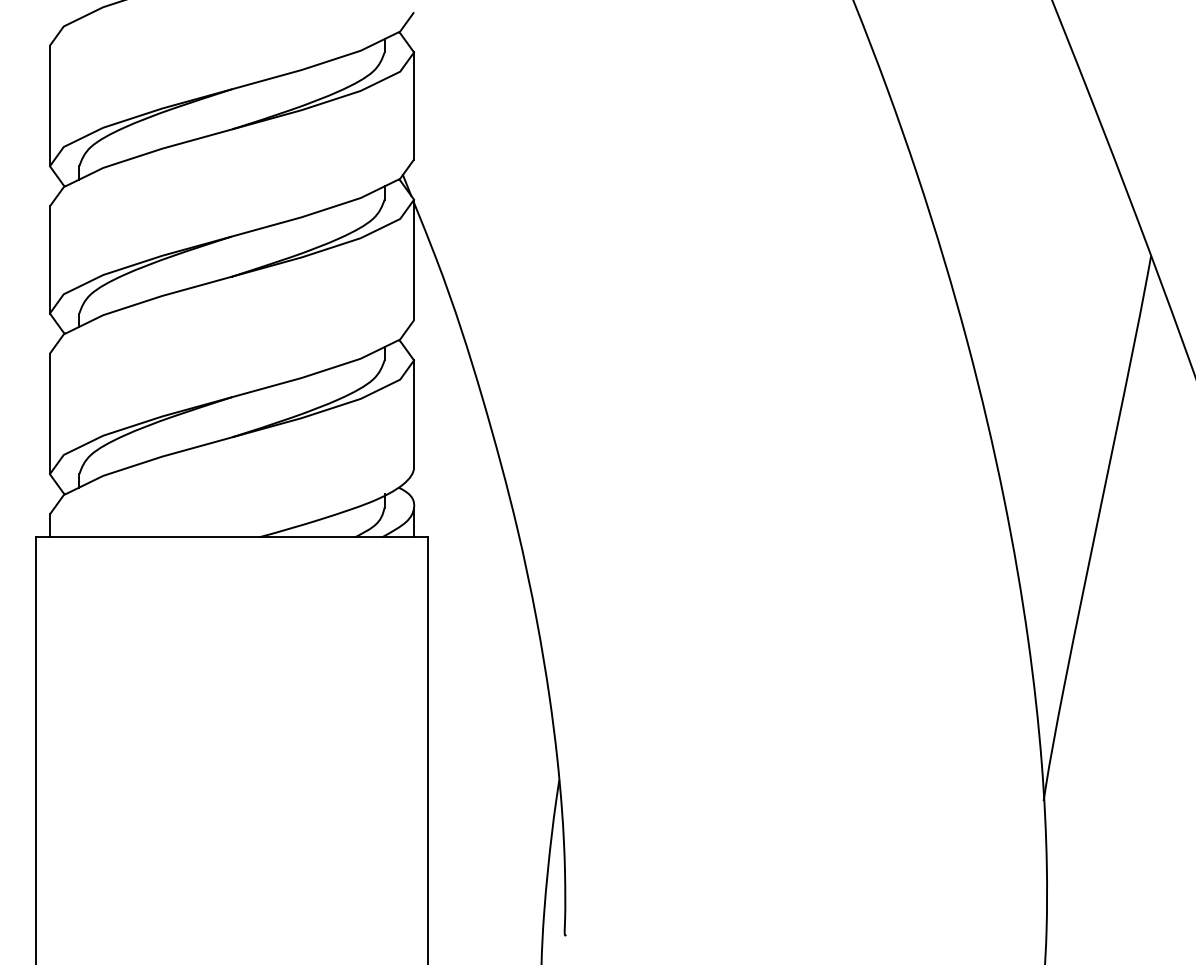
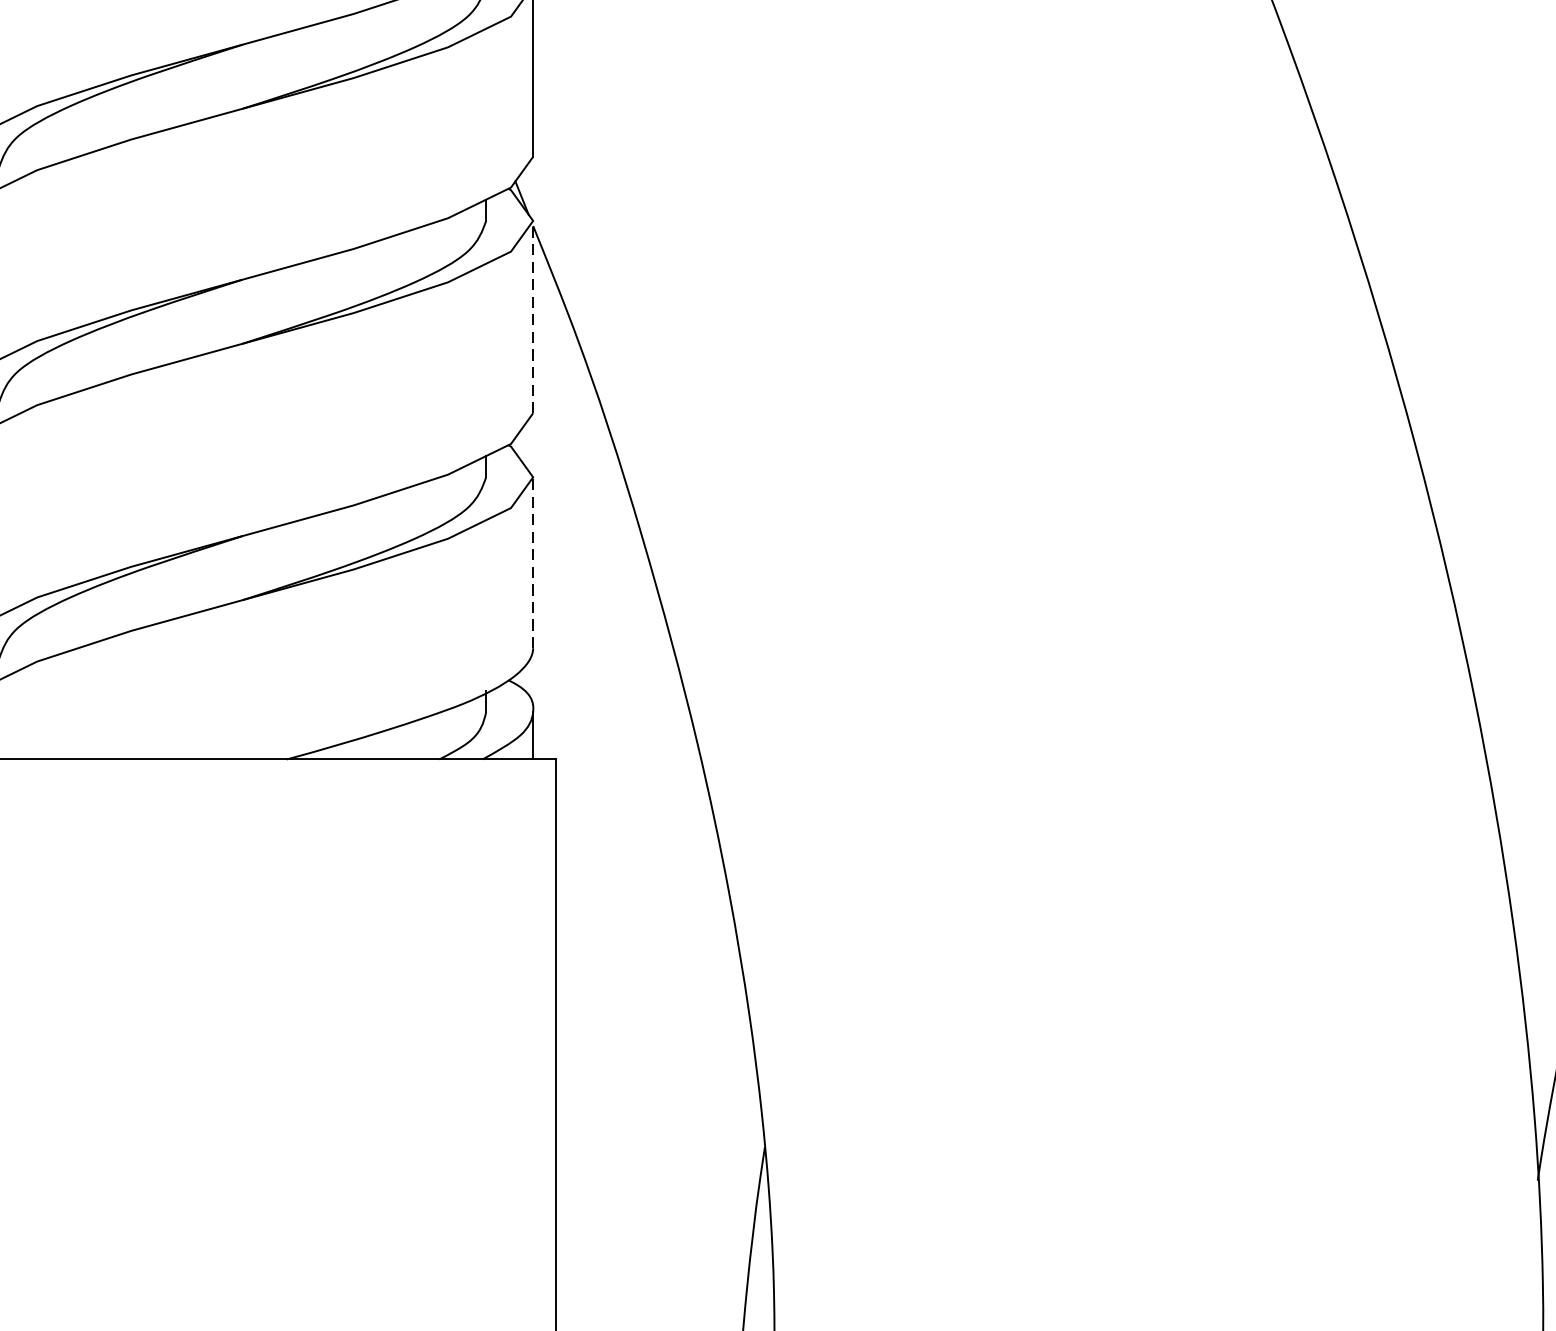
line: (414, 259) -> (533, 316), solid -> dashed
line: (414, 413) -> (533, 562), solid -> dashed

